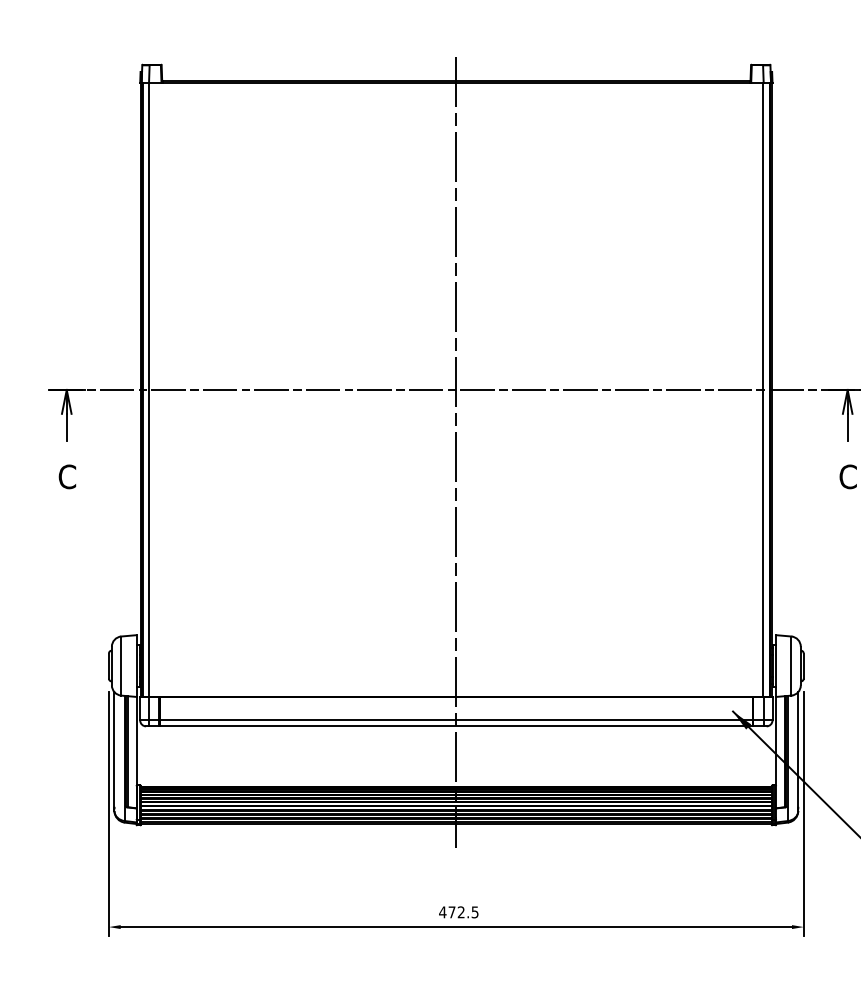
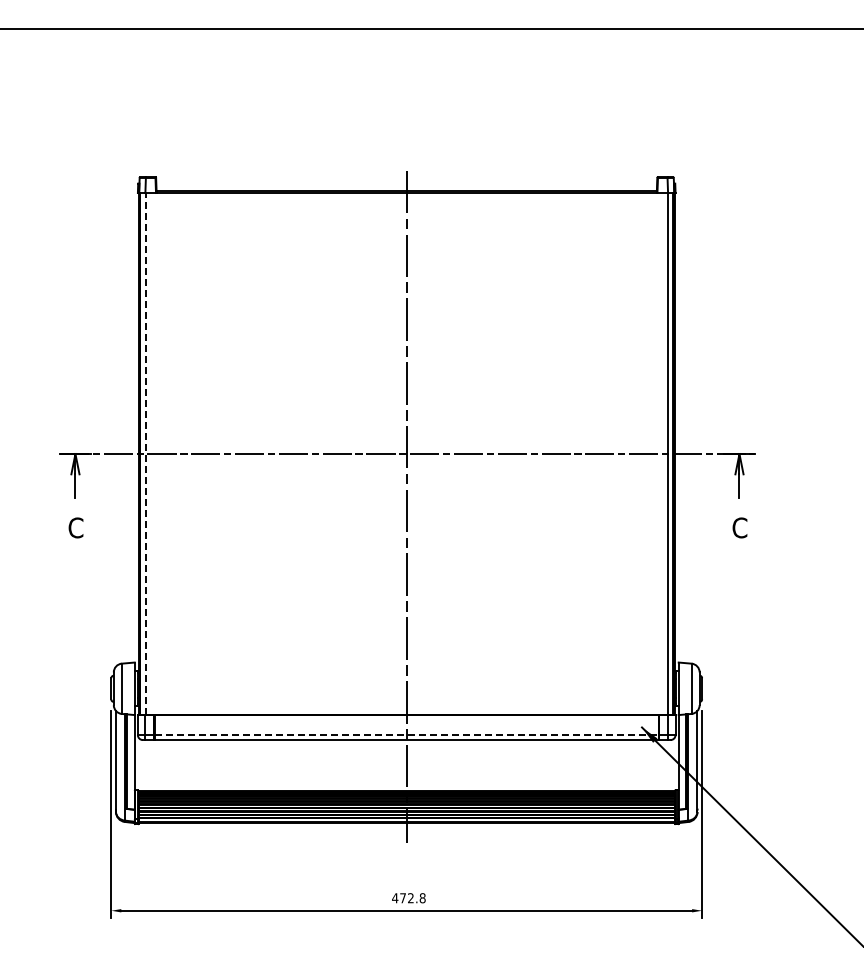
line: (149, 389) -> (145, 453), solid -> dashed
line: (456, 720) -> (406, 735), solid -> dashed
text: (474, 912) -> (422, 898), 472.5 -> 472.8

